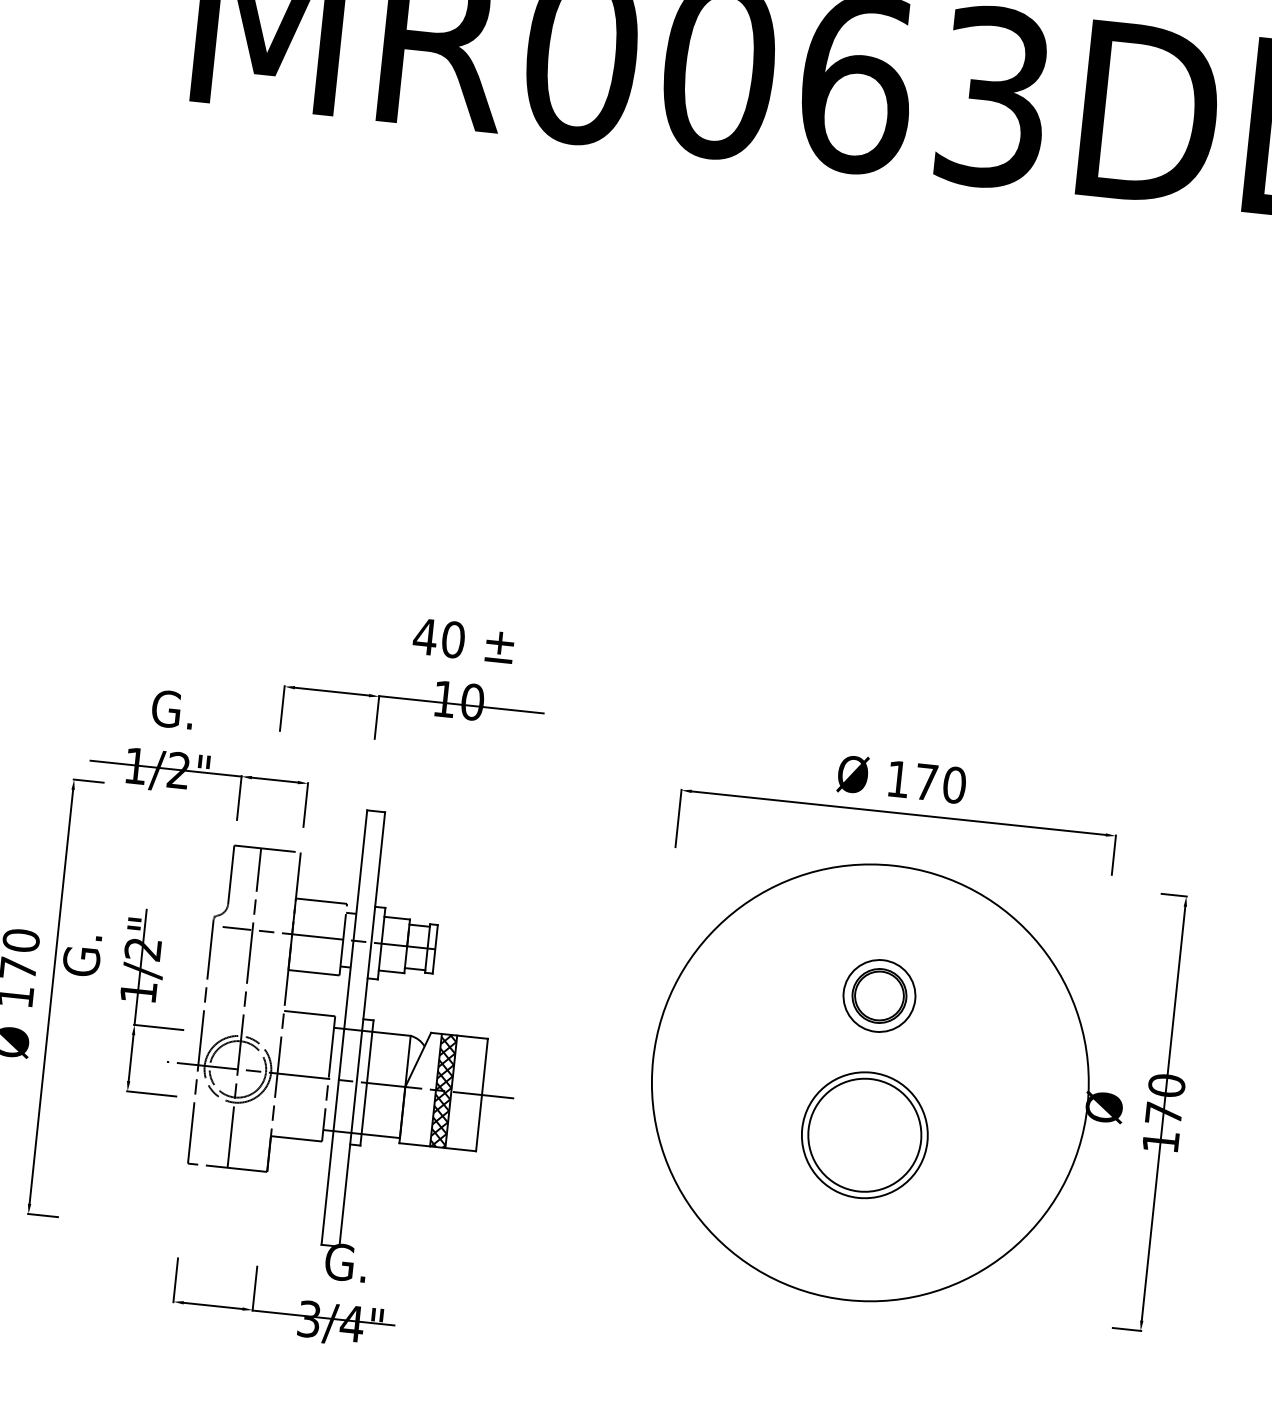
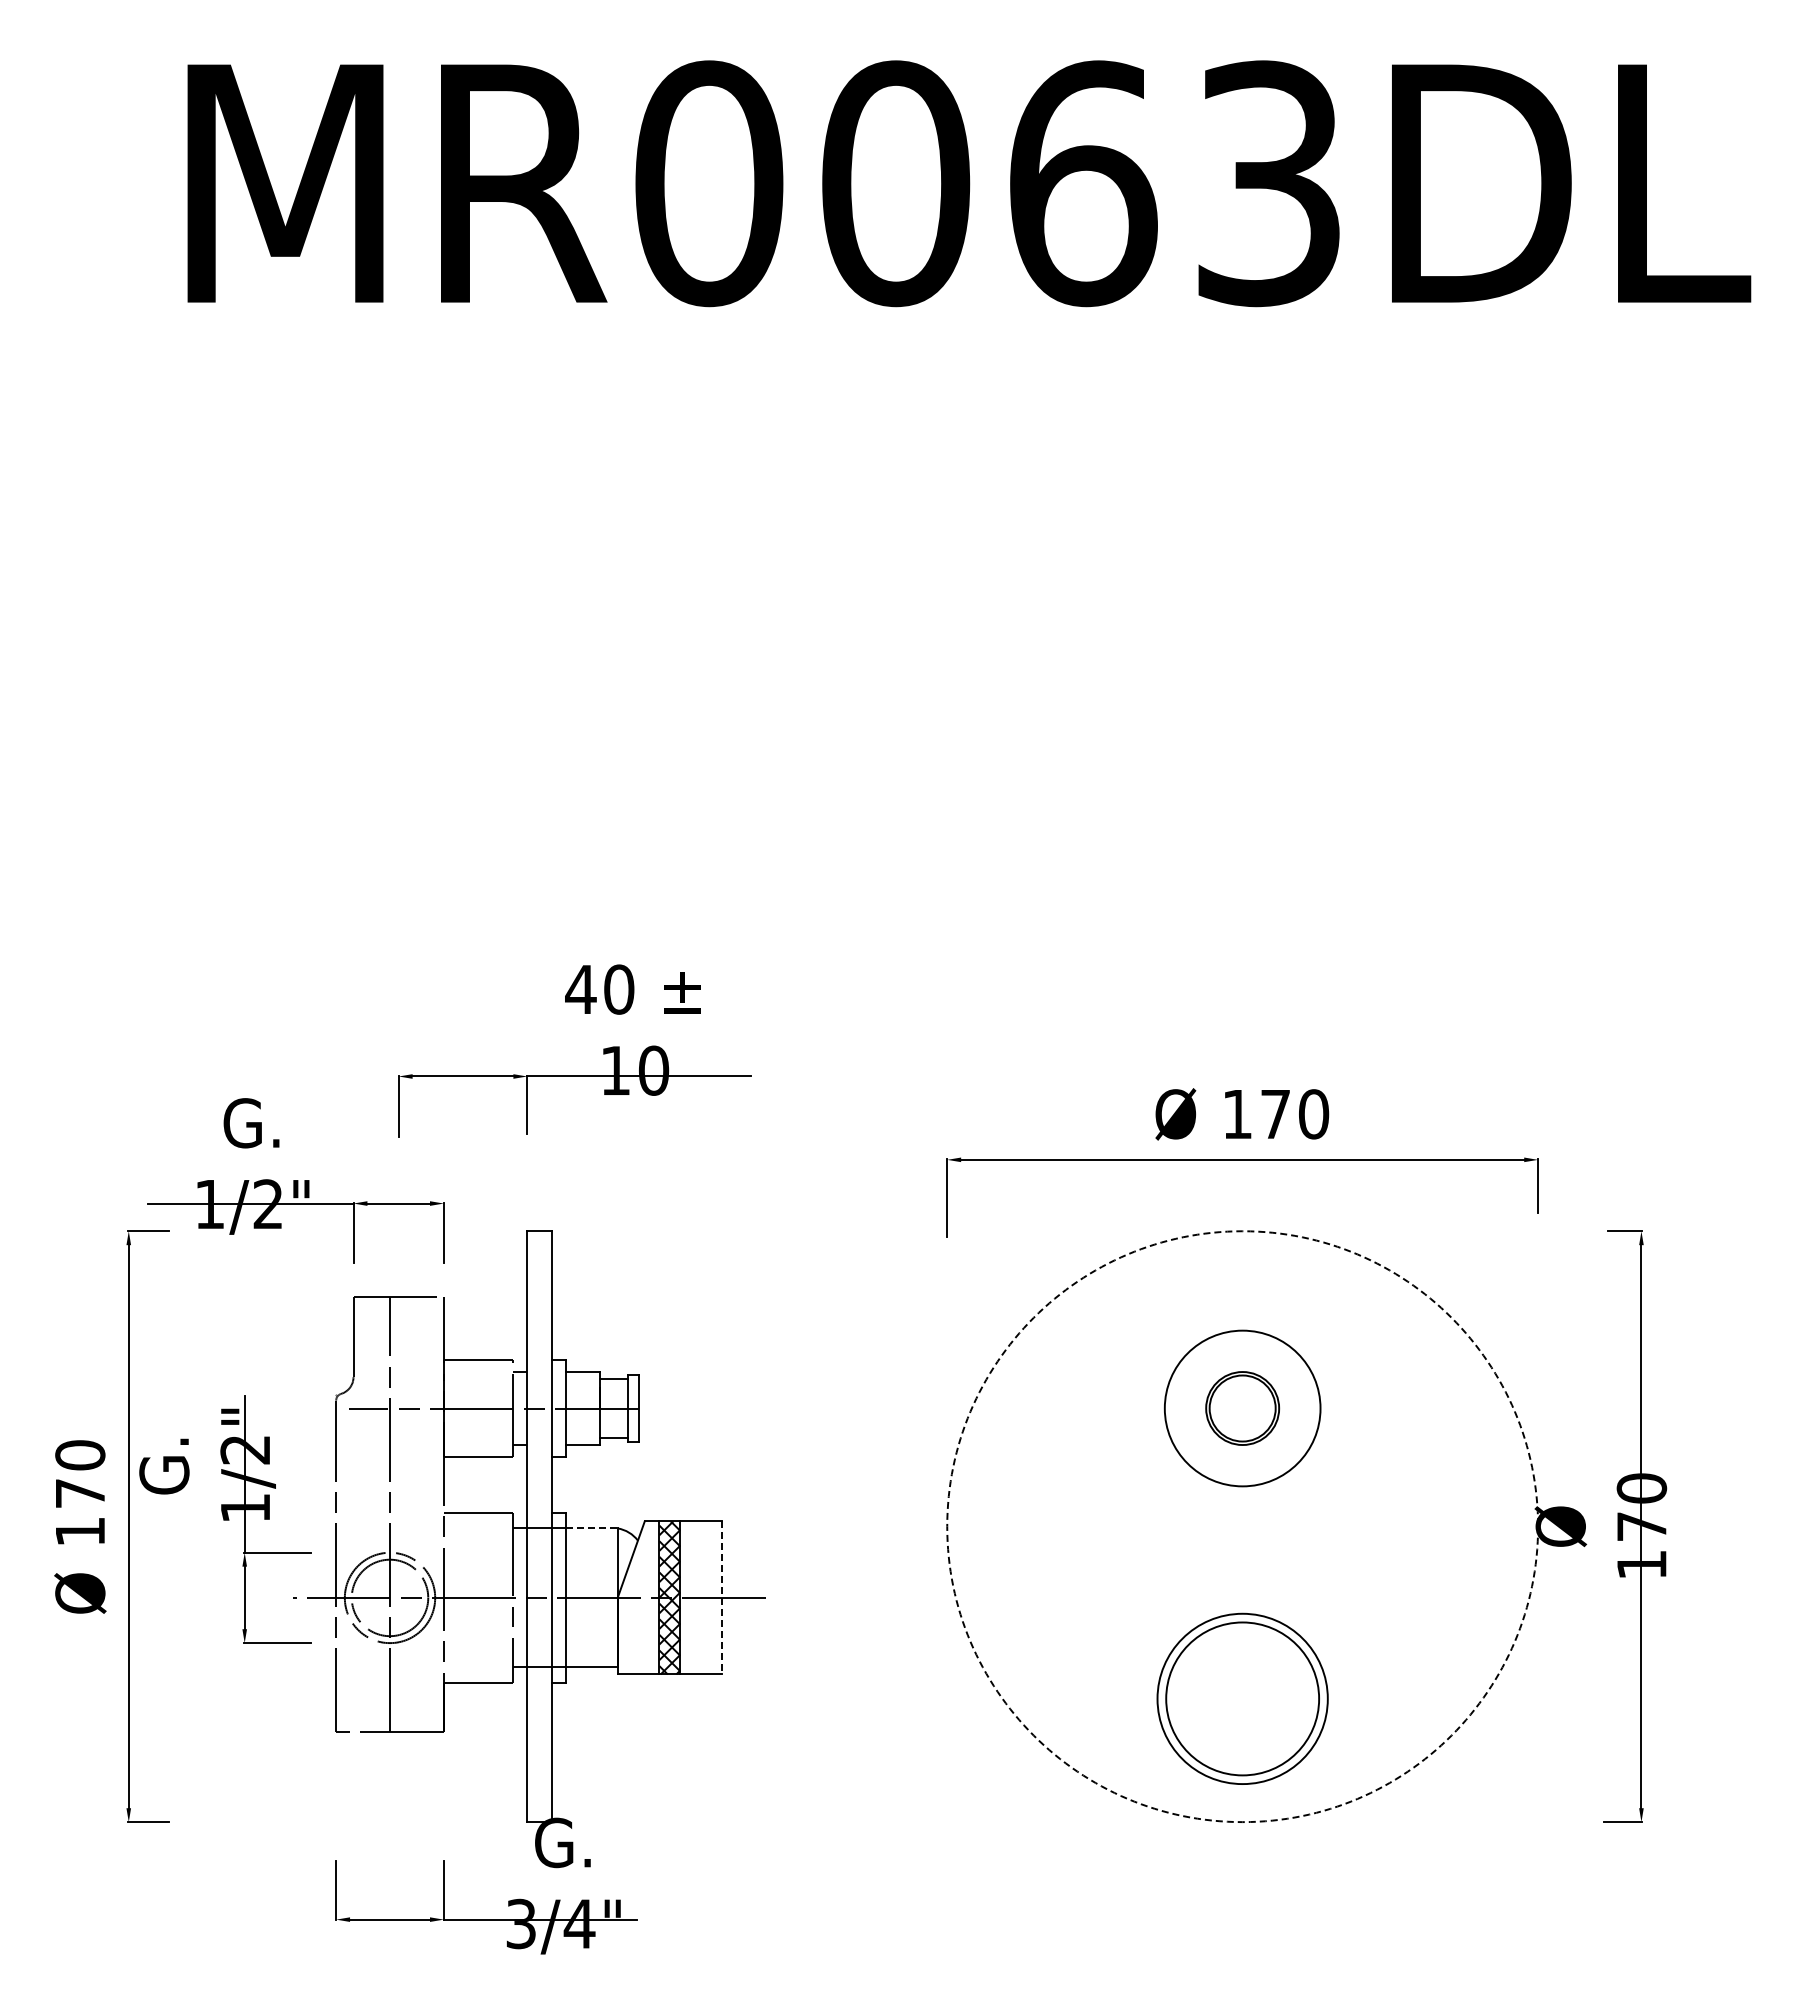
circle: (879, 995) -> (1242, 1408), size x1.6
line: (392, 1033) -> (592, 1528), solid -> dashed
circle: (870, 1082) -> (1242, 1526), solid -> dashed
line: (481, 1095) -> (721, 1598), solid -> dashed
part: (864, 1134) -> (1242, 1698), moved

